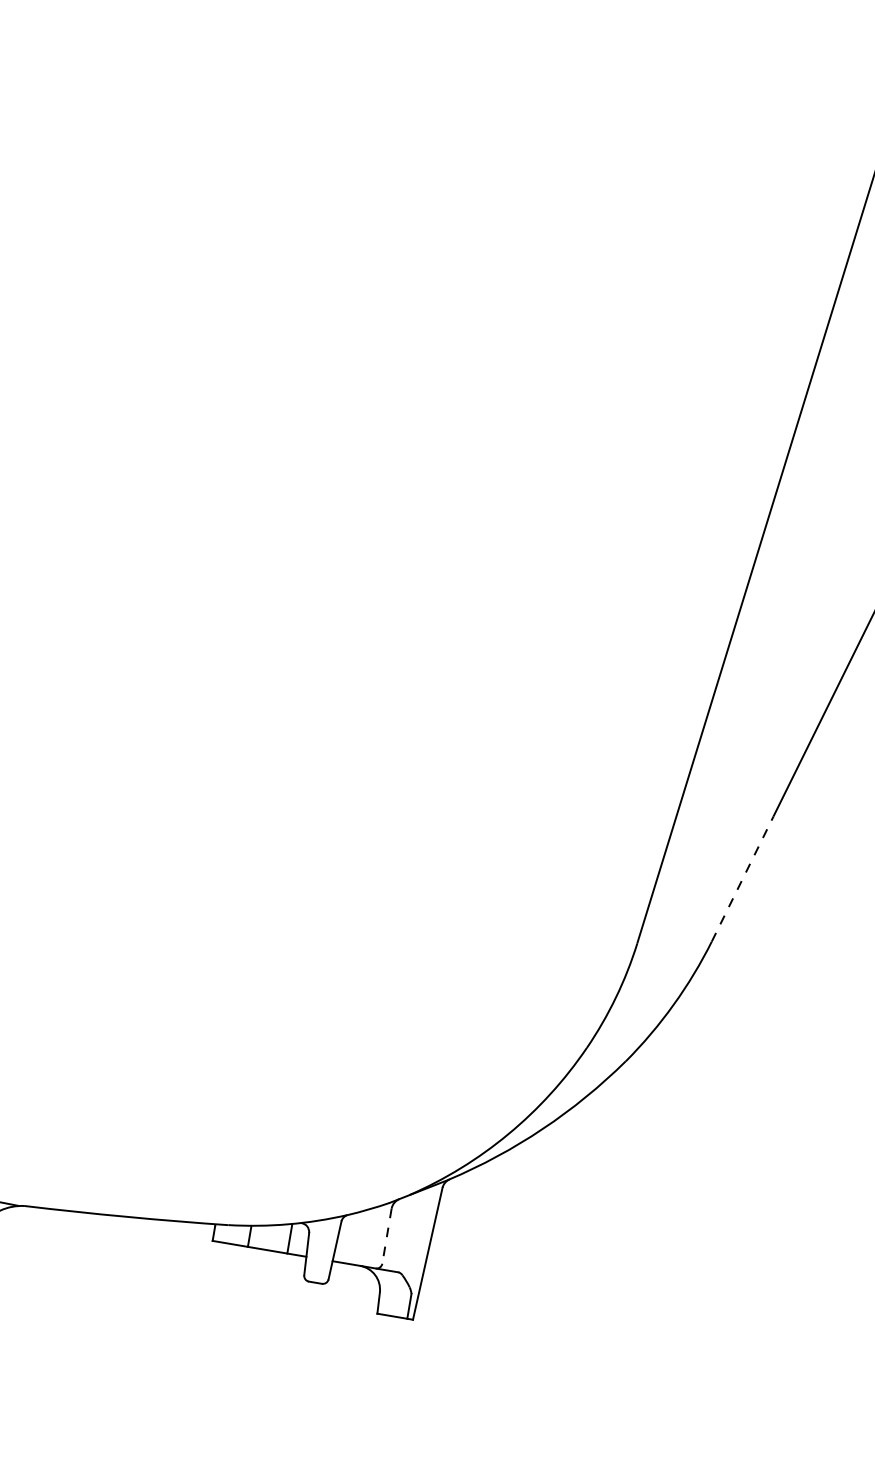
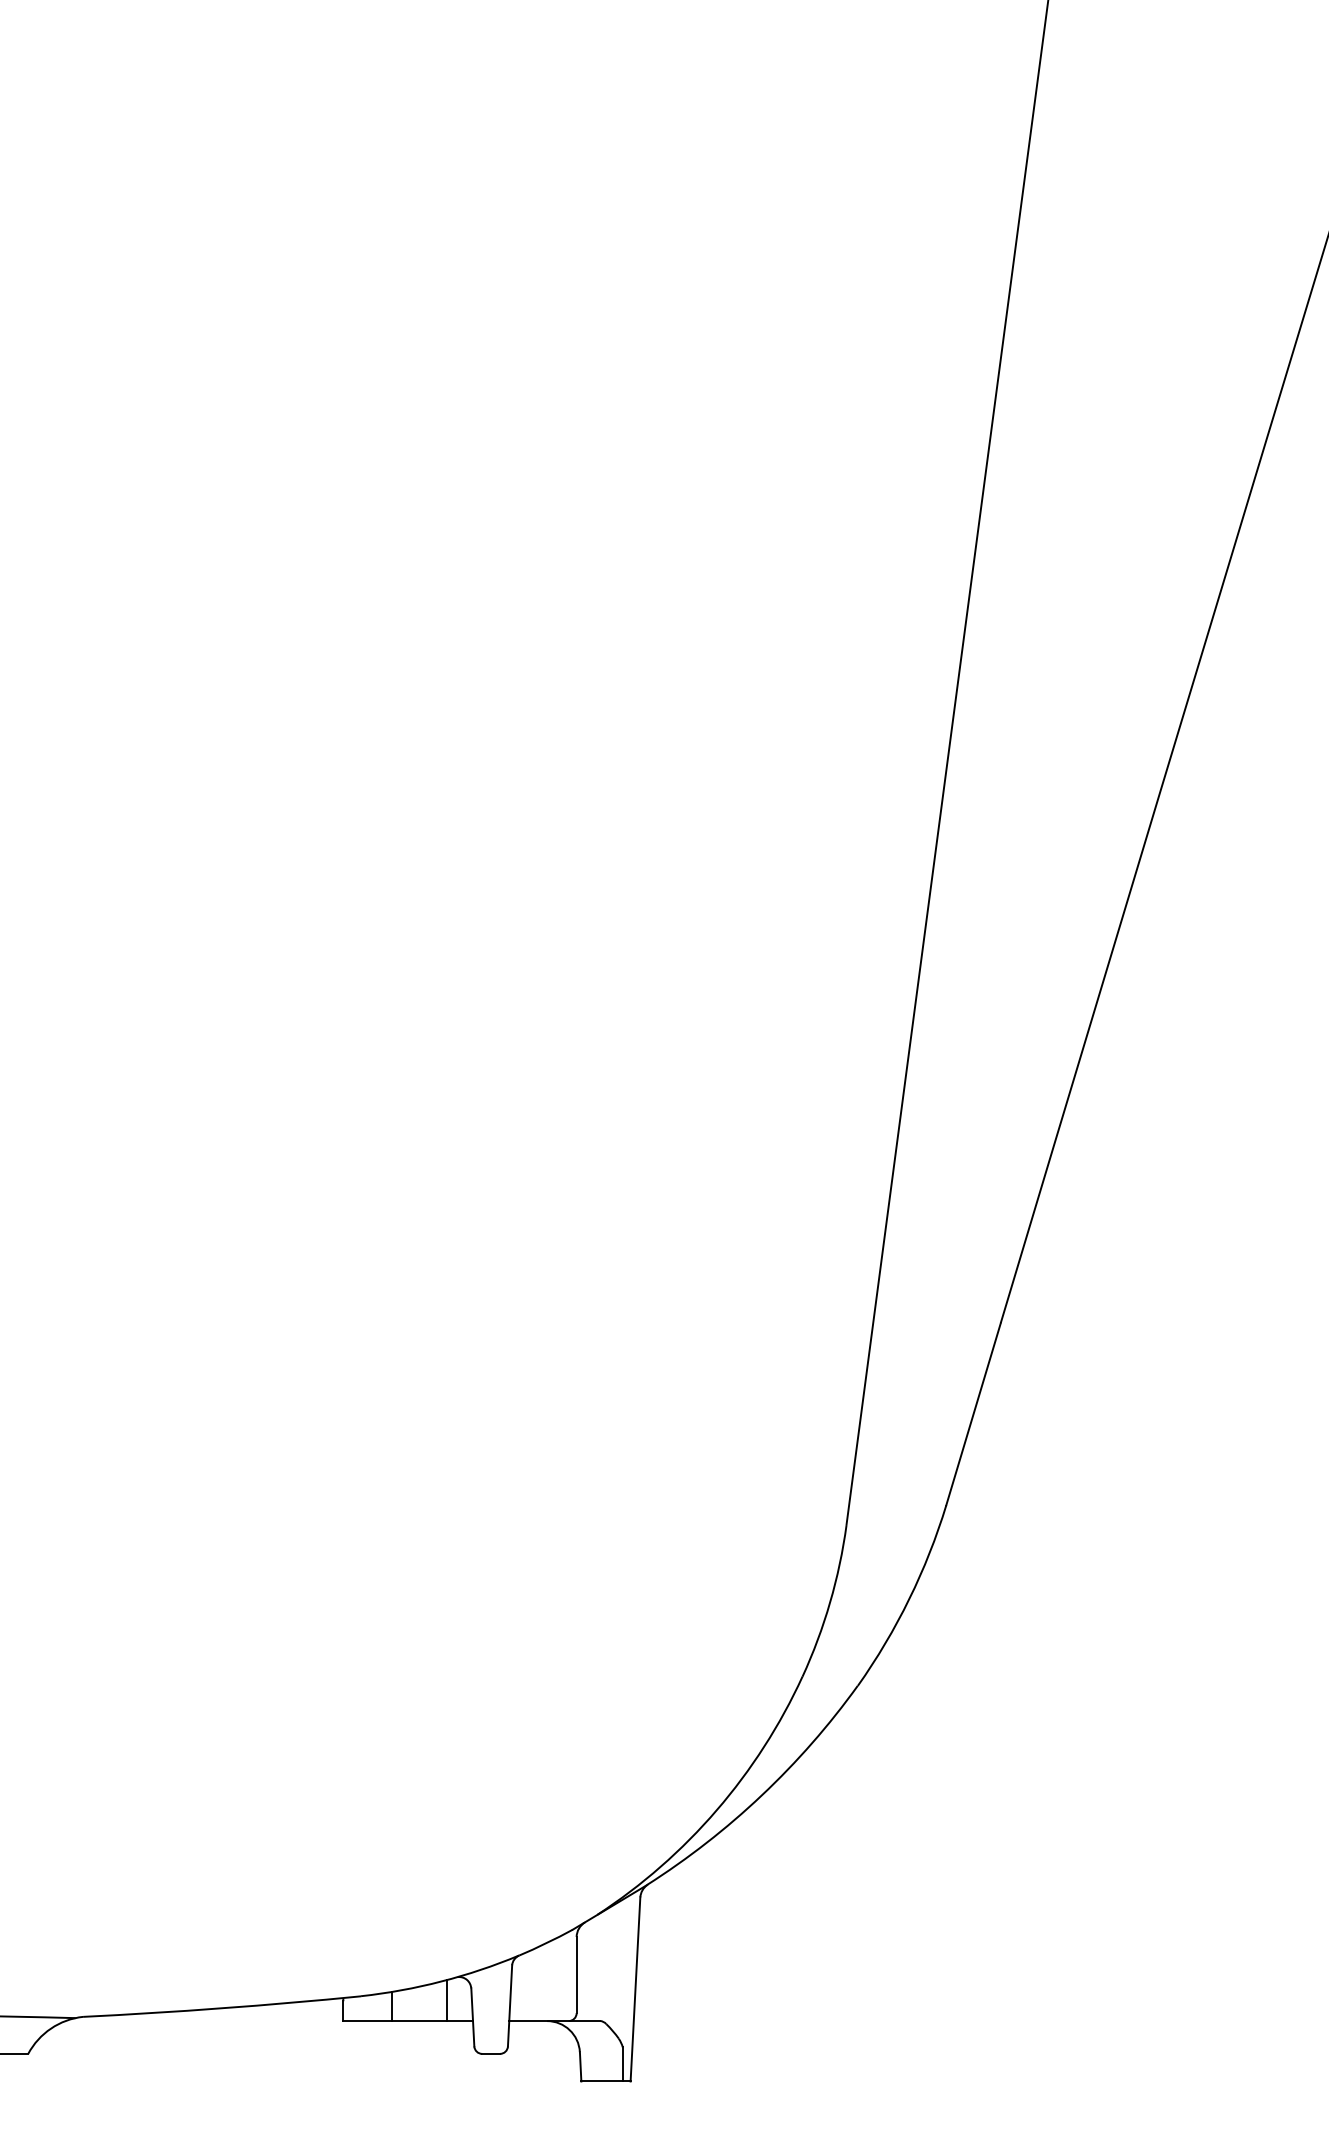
line: (742, 878) -> (973, 1413), dashed -> solid
line: (386, 1236) -> (576, 1975), dashed -> solid

